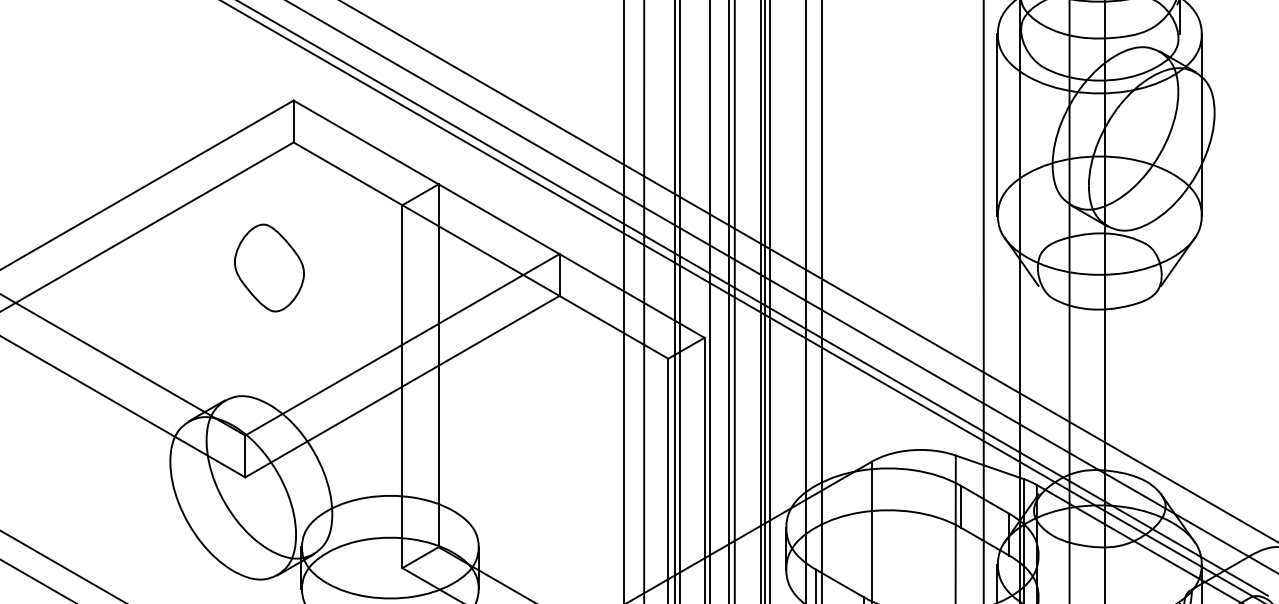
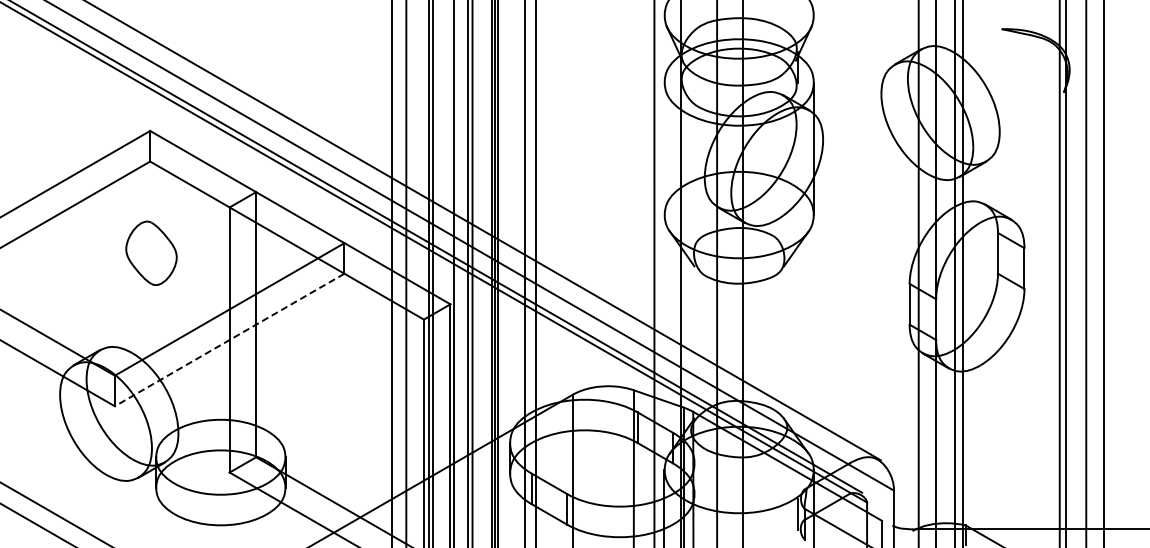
line: (997, 124) -> (664, 148), removed
part: (269, 266) -> (151, 252), moved
line: (402, 387) -> (229, 340), solid -> dashed

